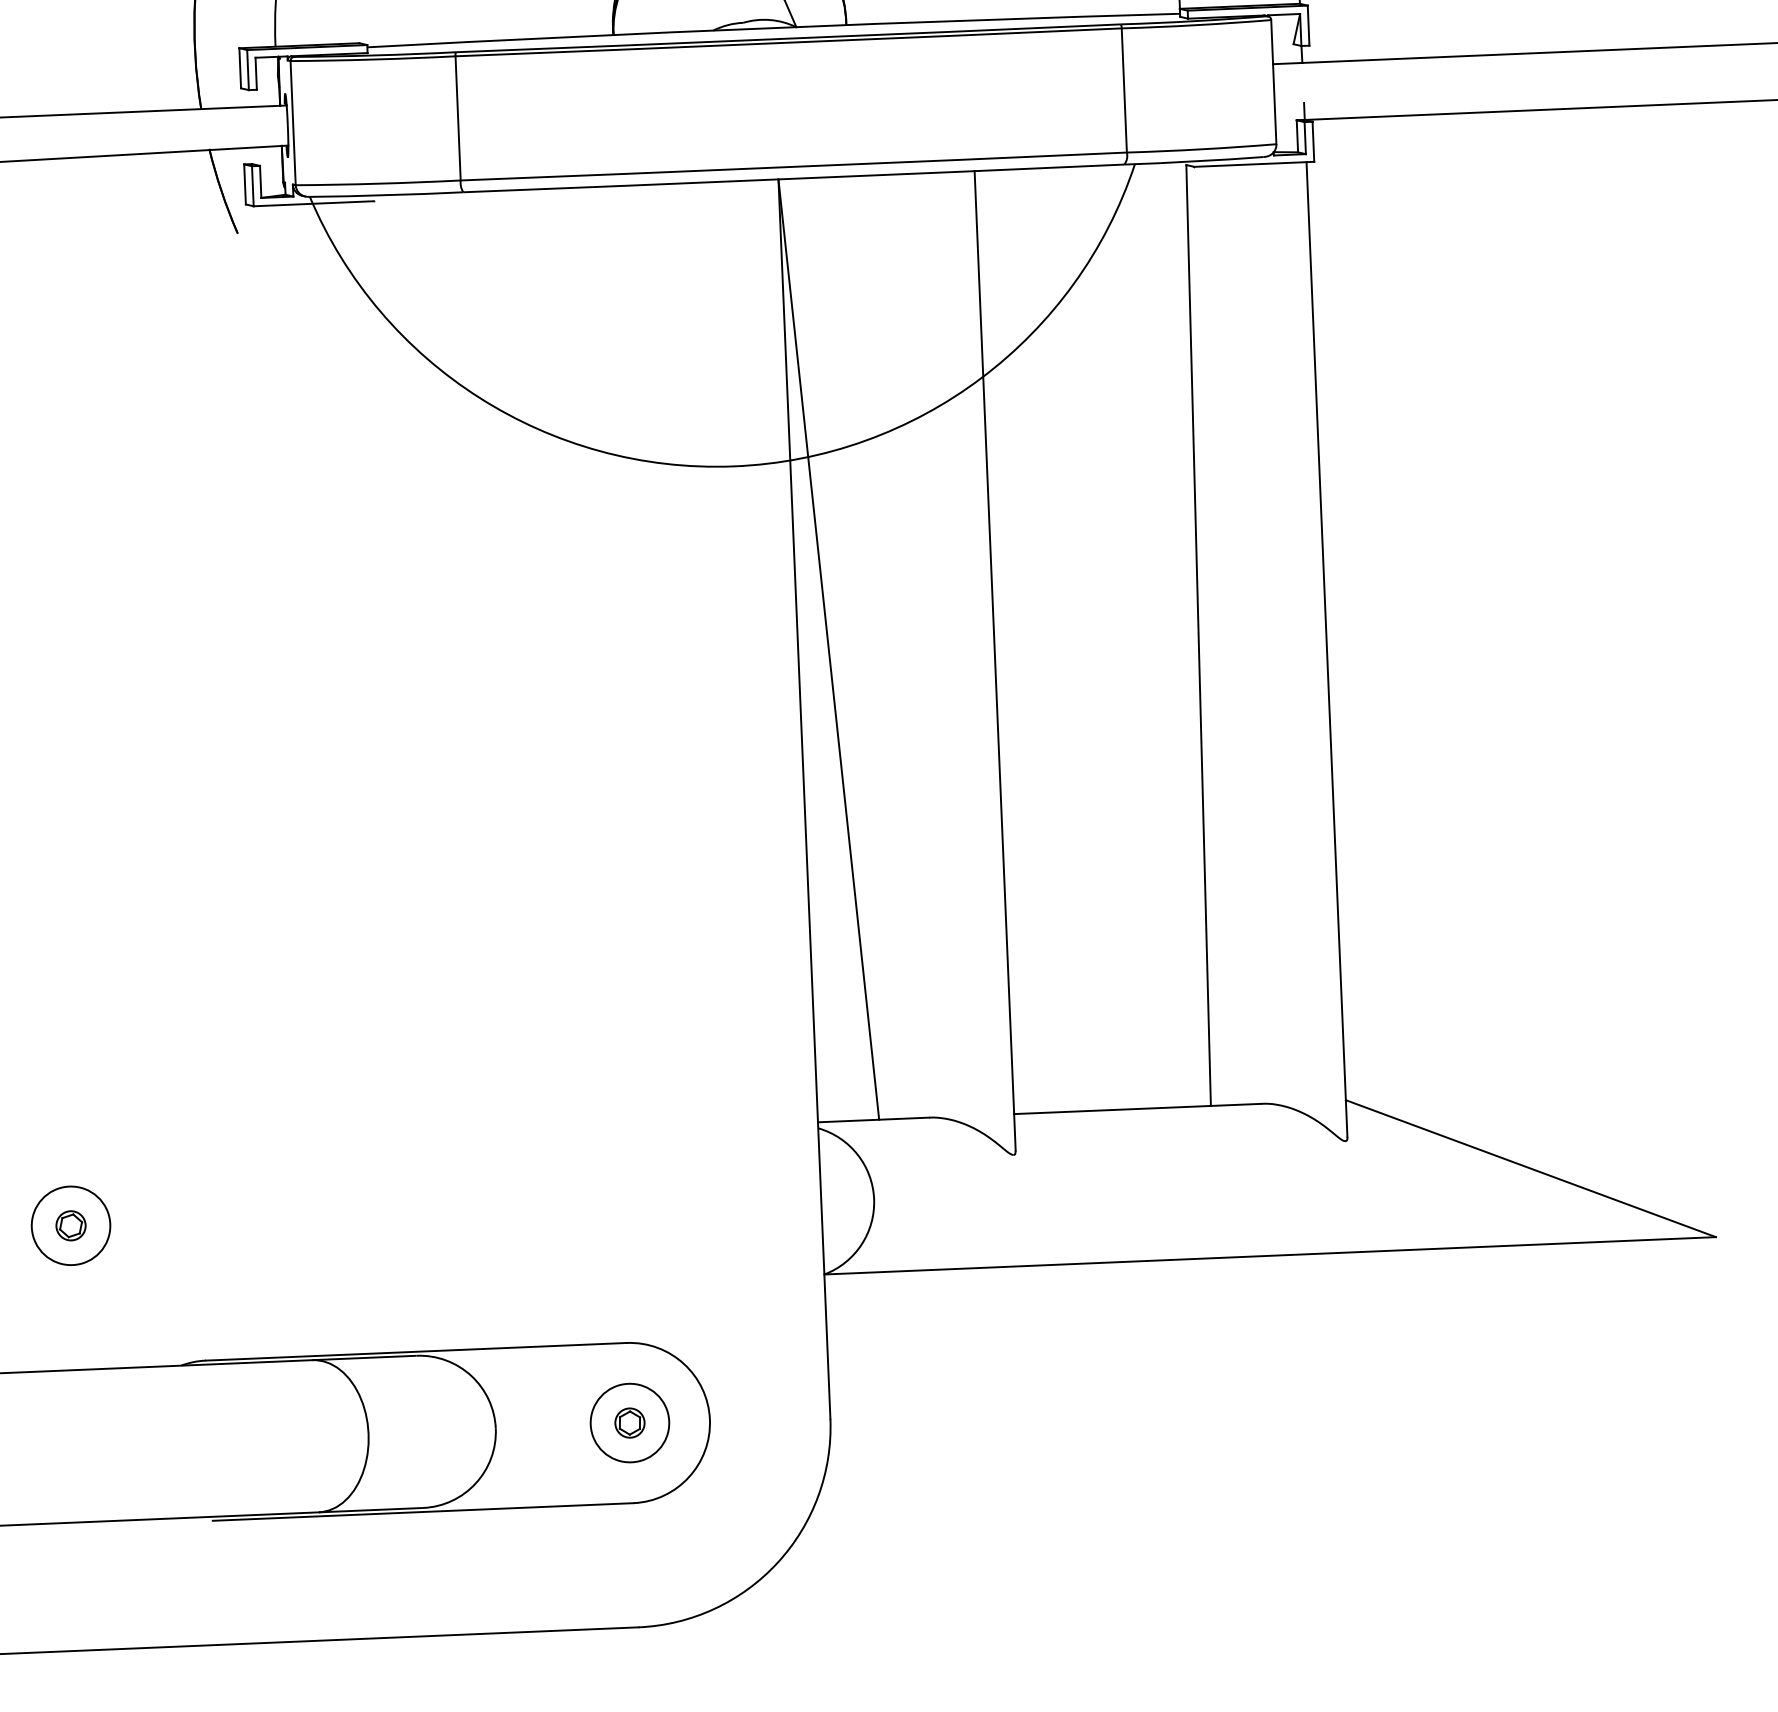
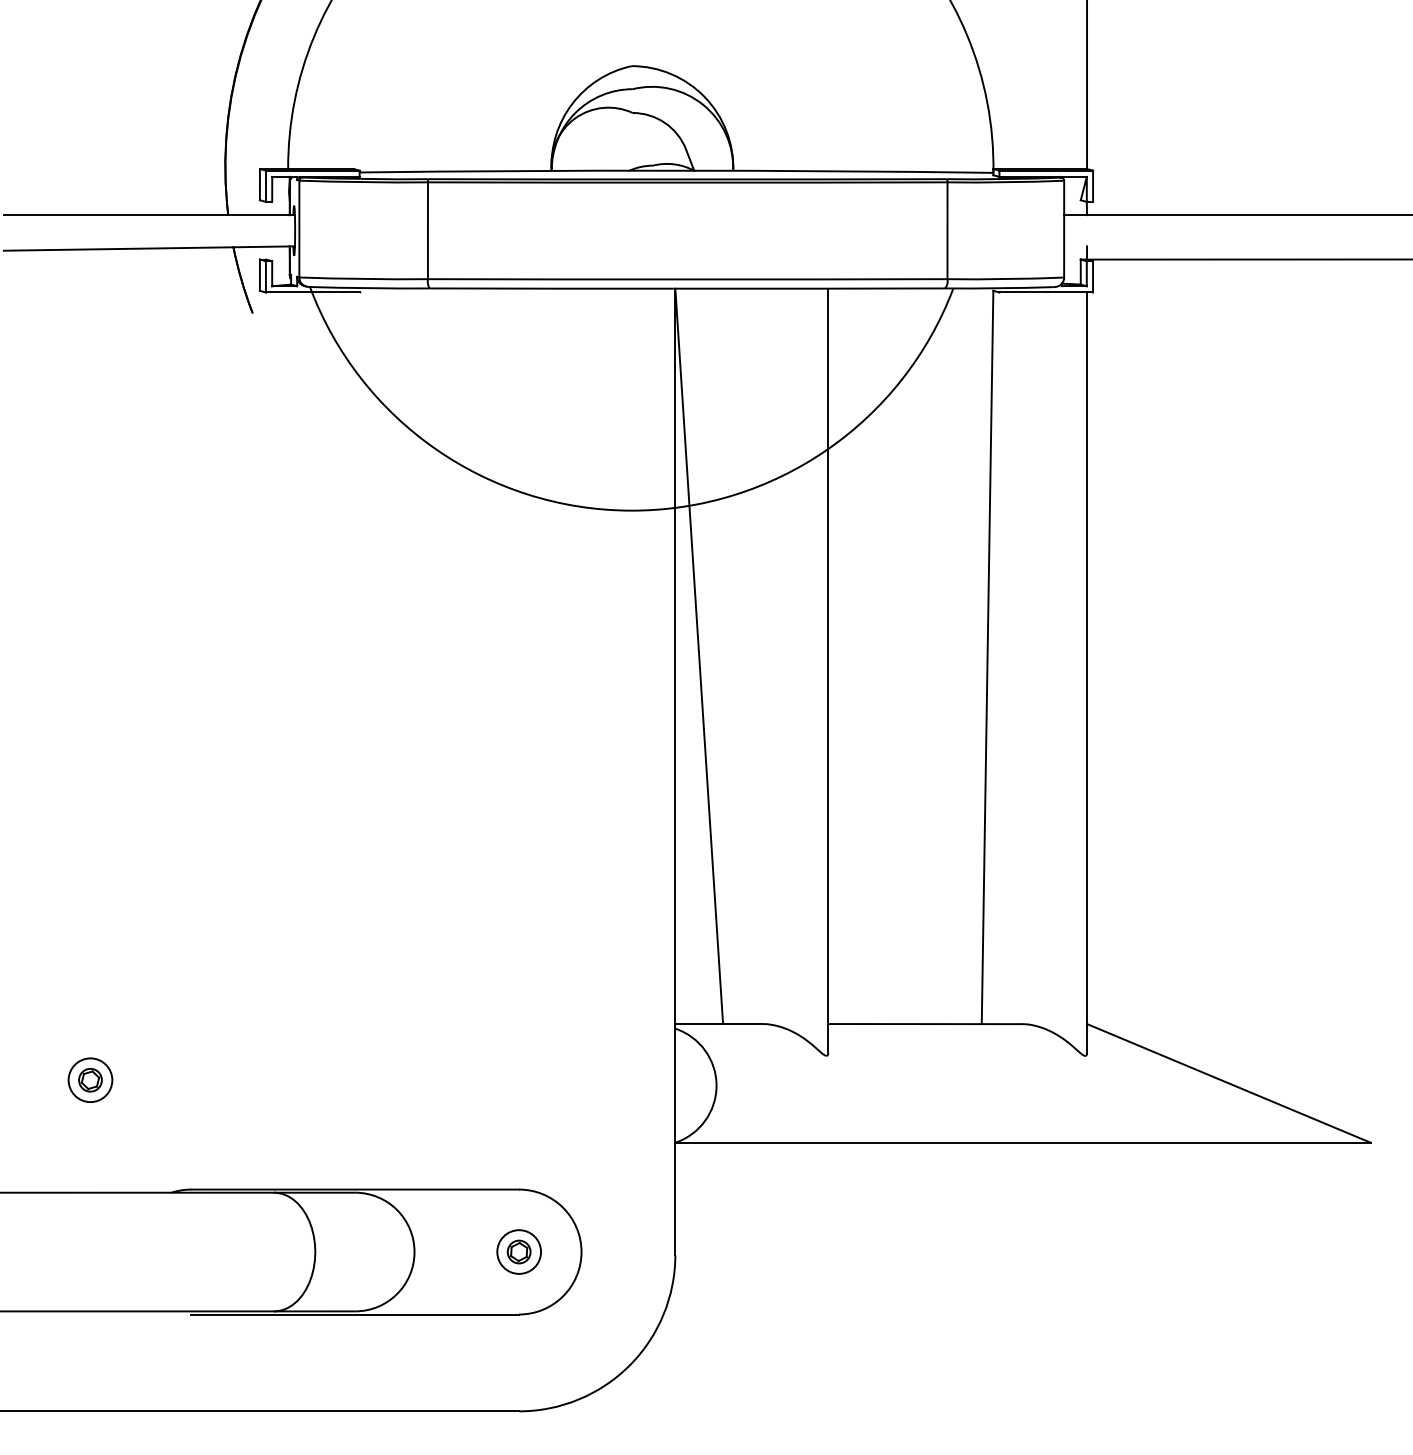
circle: (71, 1226) -> (90, 1080), size x0.71
circle: (630, 1422) -> (519, 1251), size x0.71

